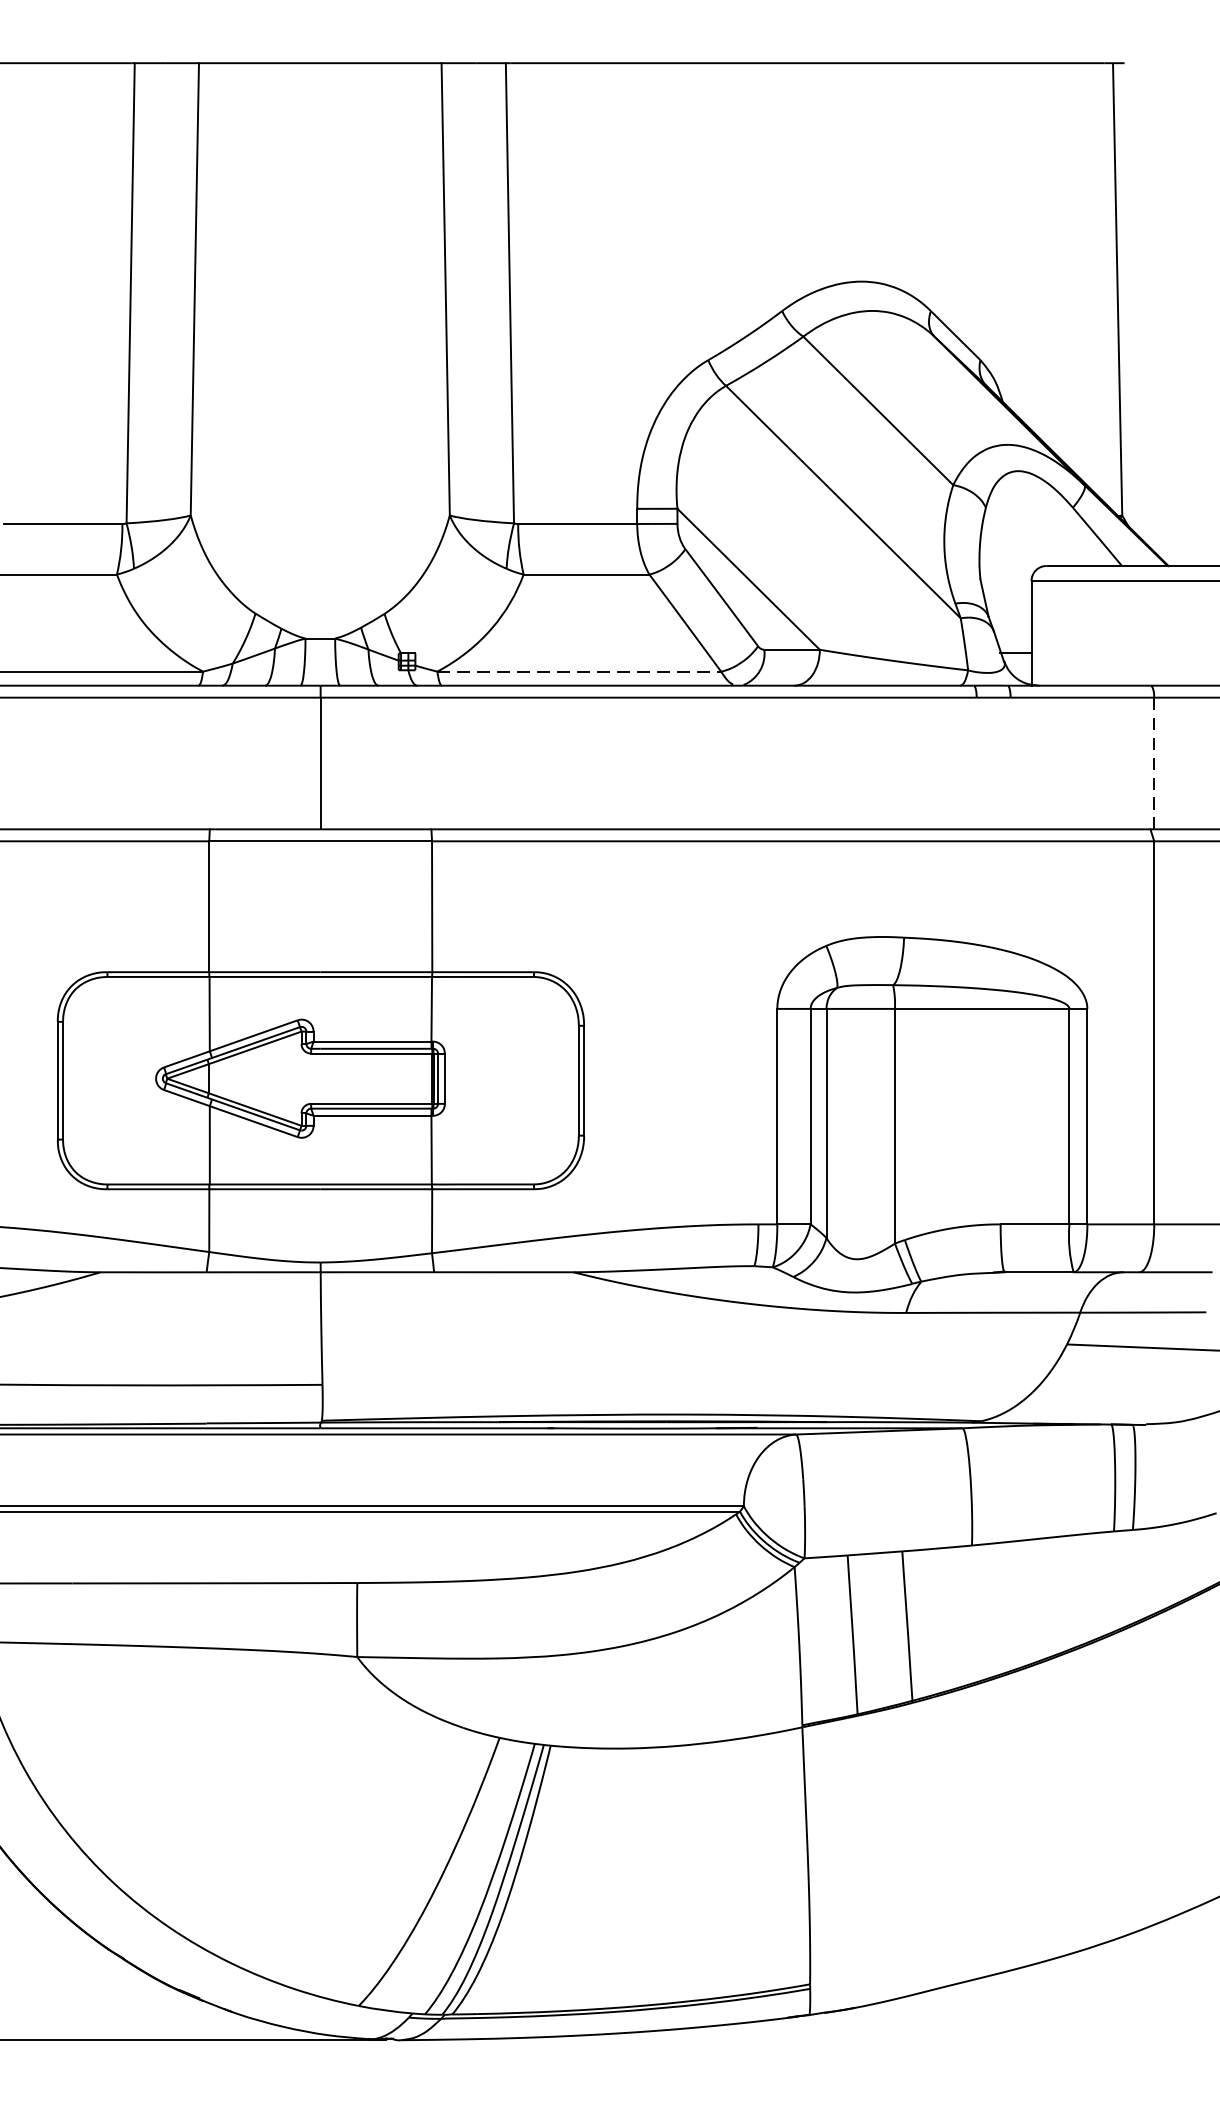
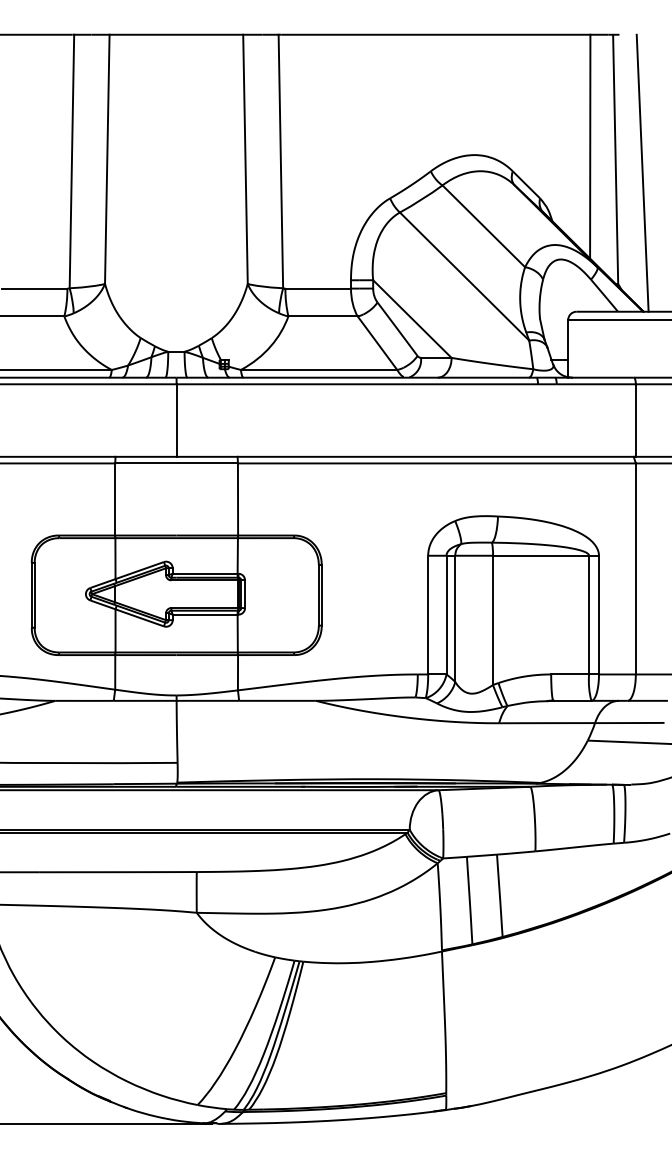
line: (1071, 266) -> (590, 146), added
line: (1166, 313) -> (642, 172), added
line: (580, 670) -> (319, 369), dashed -> solid
line: (1153, 765) -> (635, 421), dashed -> solid

